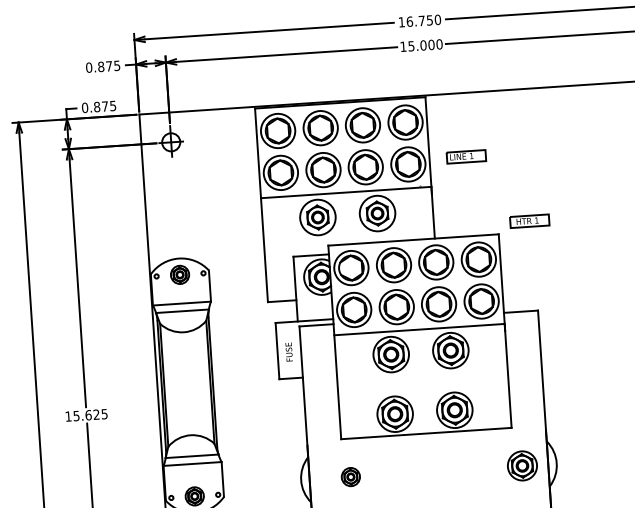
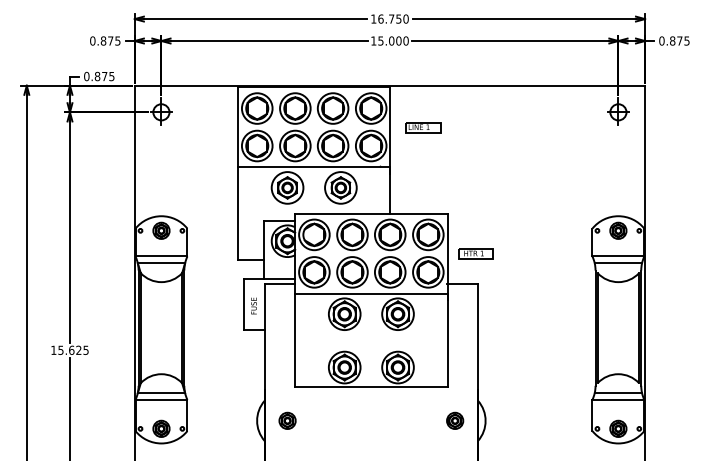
part: (466, 156) -> (423, 127), moved
part: (529, 220) -> (475, 253), moved
part: (523, 465) -> (455, 420), size x0.62
part: (350, 476) -> (287, 420), moved

